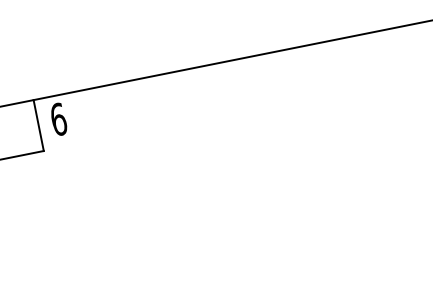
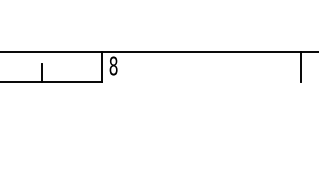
line: (380, 57) -> (301, 67), added
text: (58, 118) -> (113, 65), 6 -> 8

